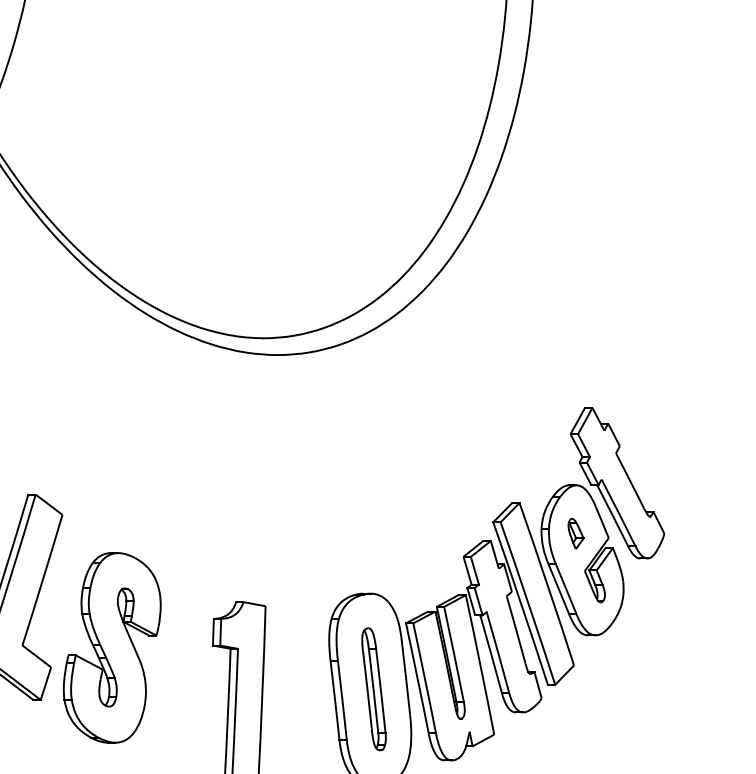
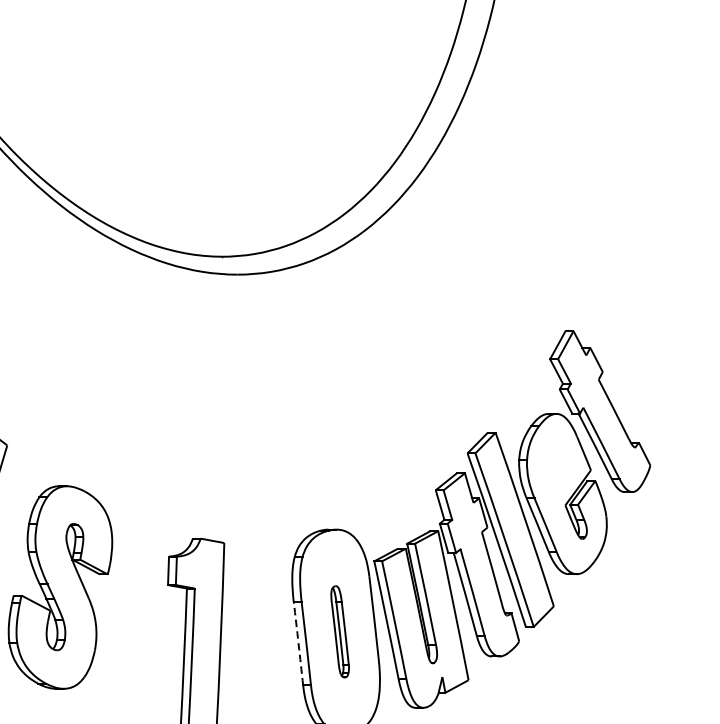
part: (575, 533) -> (555, 465), removed
part: (373, 689) -> (339, 631), size x0.7
arc: (335, 700) -> (298, 643), solid -> dashed

